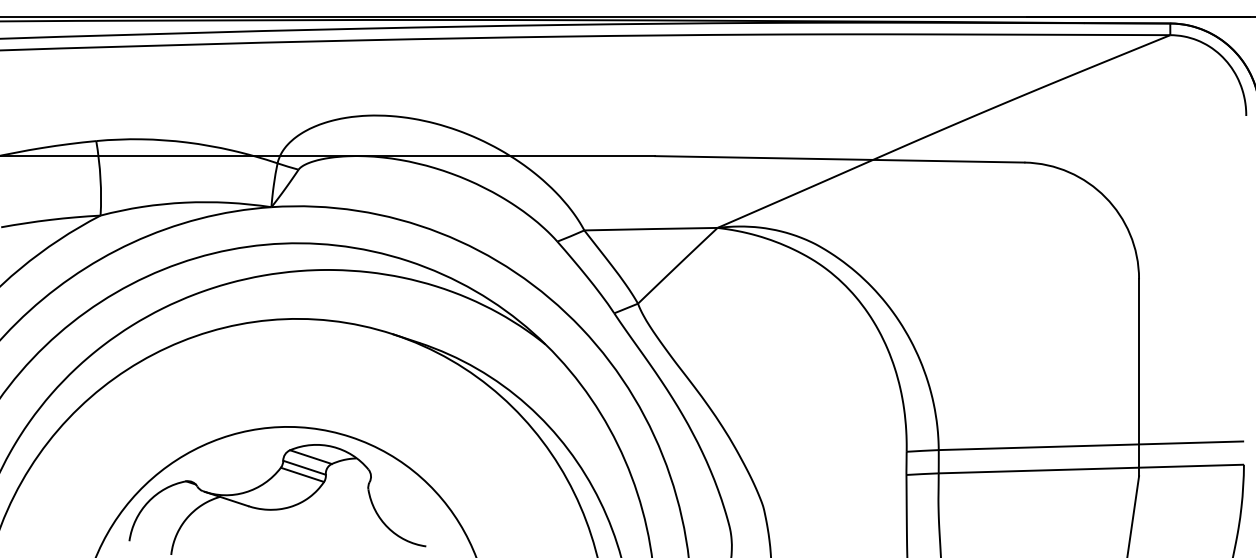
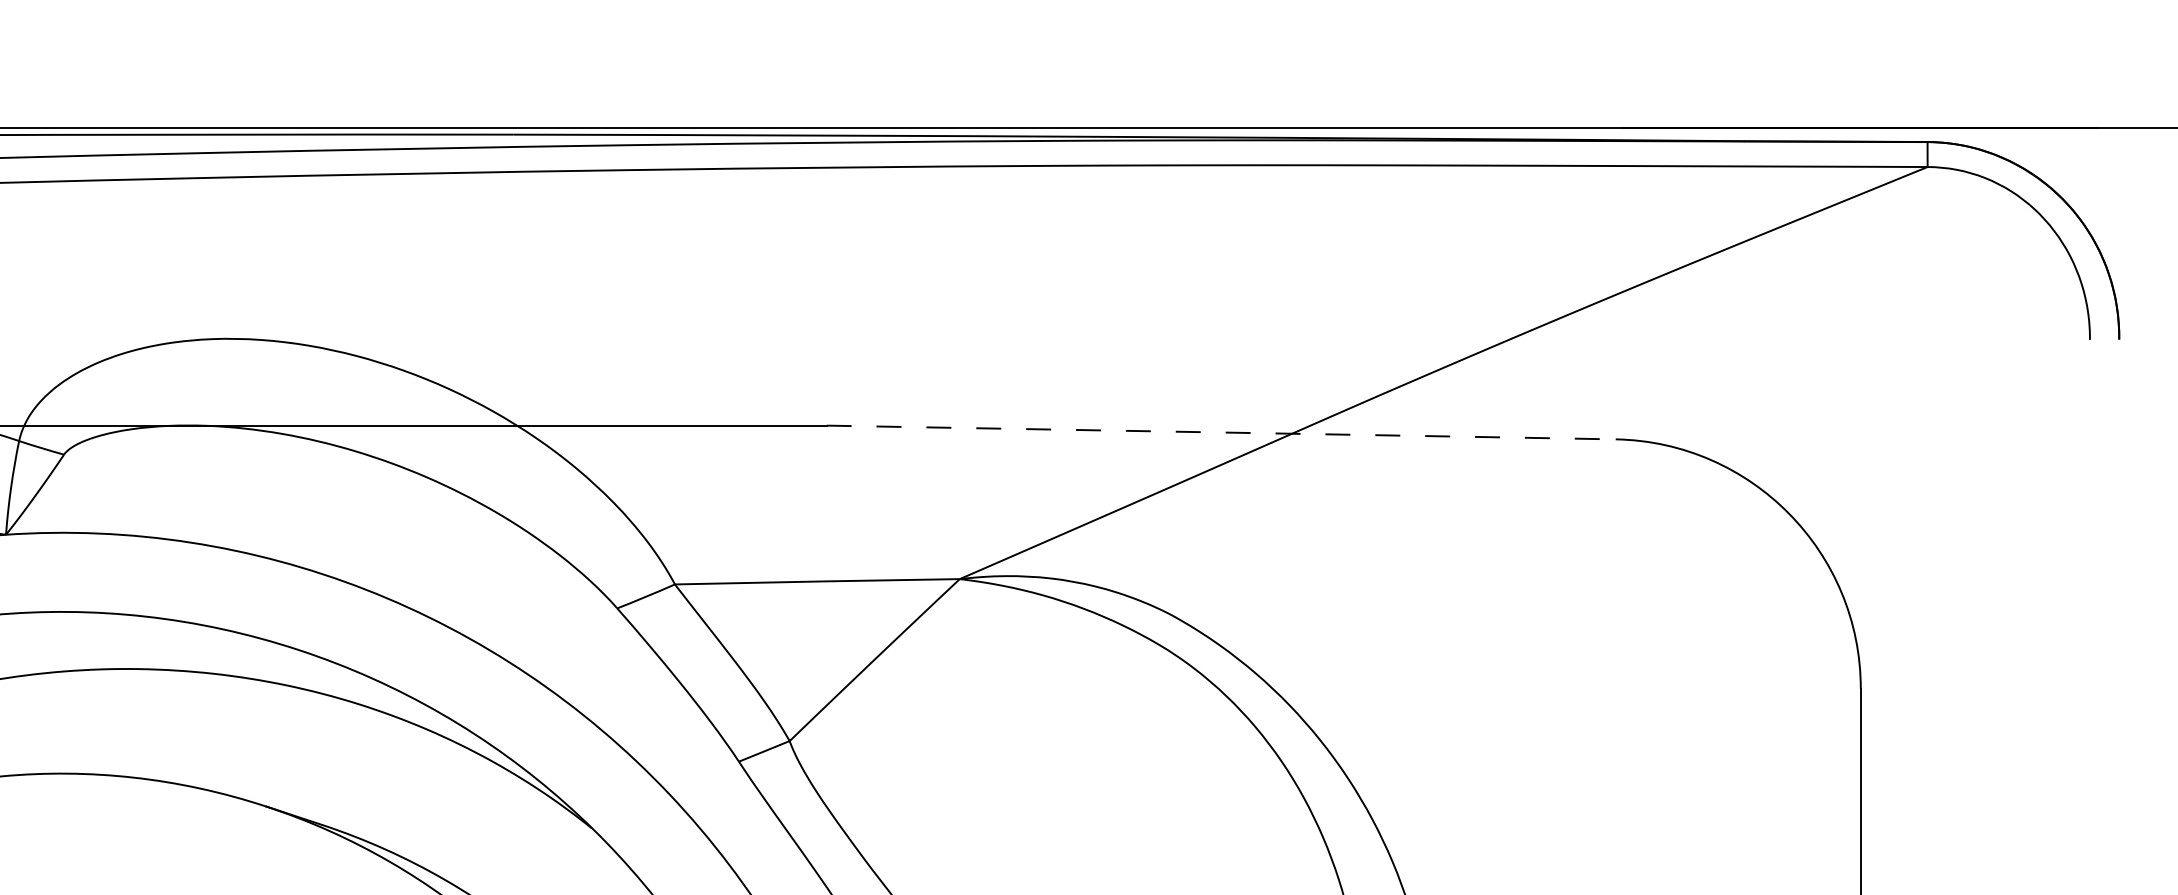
line: (839, 159) -> (1220, 432), solid -> dashed

